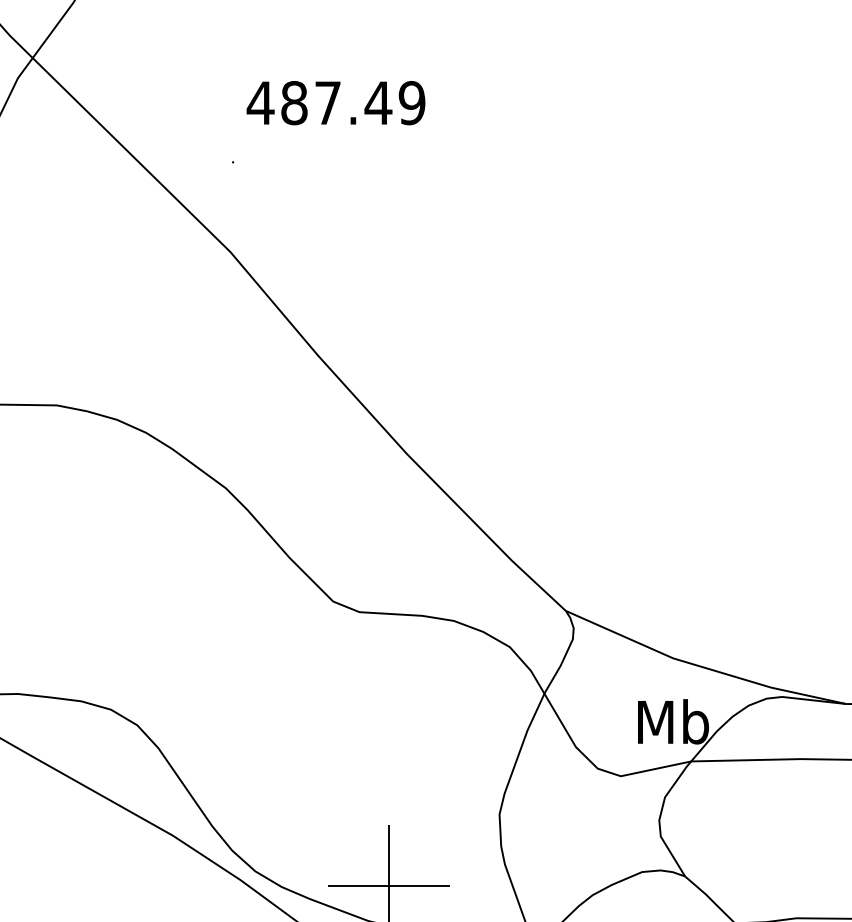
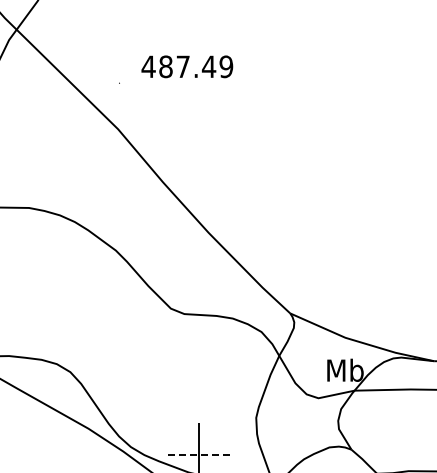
text: (336, 102) -> (187, 66), moved
line: (388, 885) -> (199, 454), solid -> dashed

